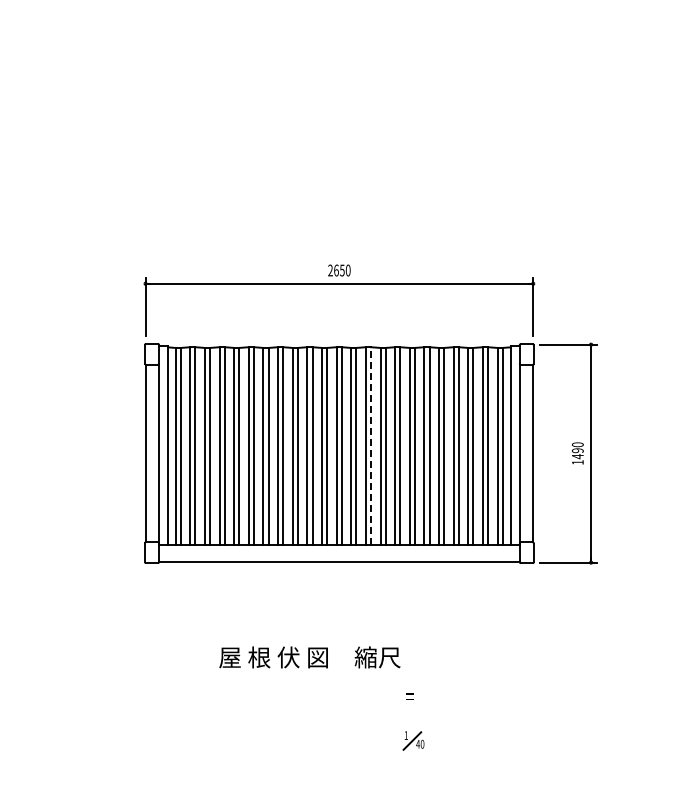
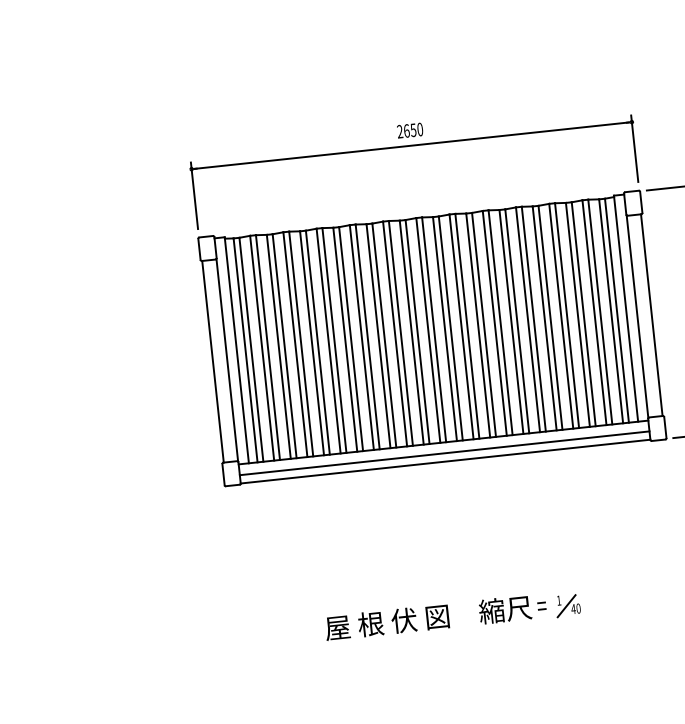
line: (371, 446) -> (467, 326), dashed -> solid
line: (339, 554) -> (444, 453), added
text: (309, 657) -> (427, 618), moved
part: (413, 740) -> (567, 605), moved

